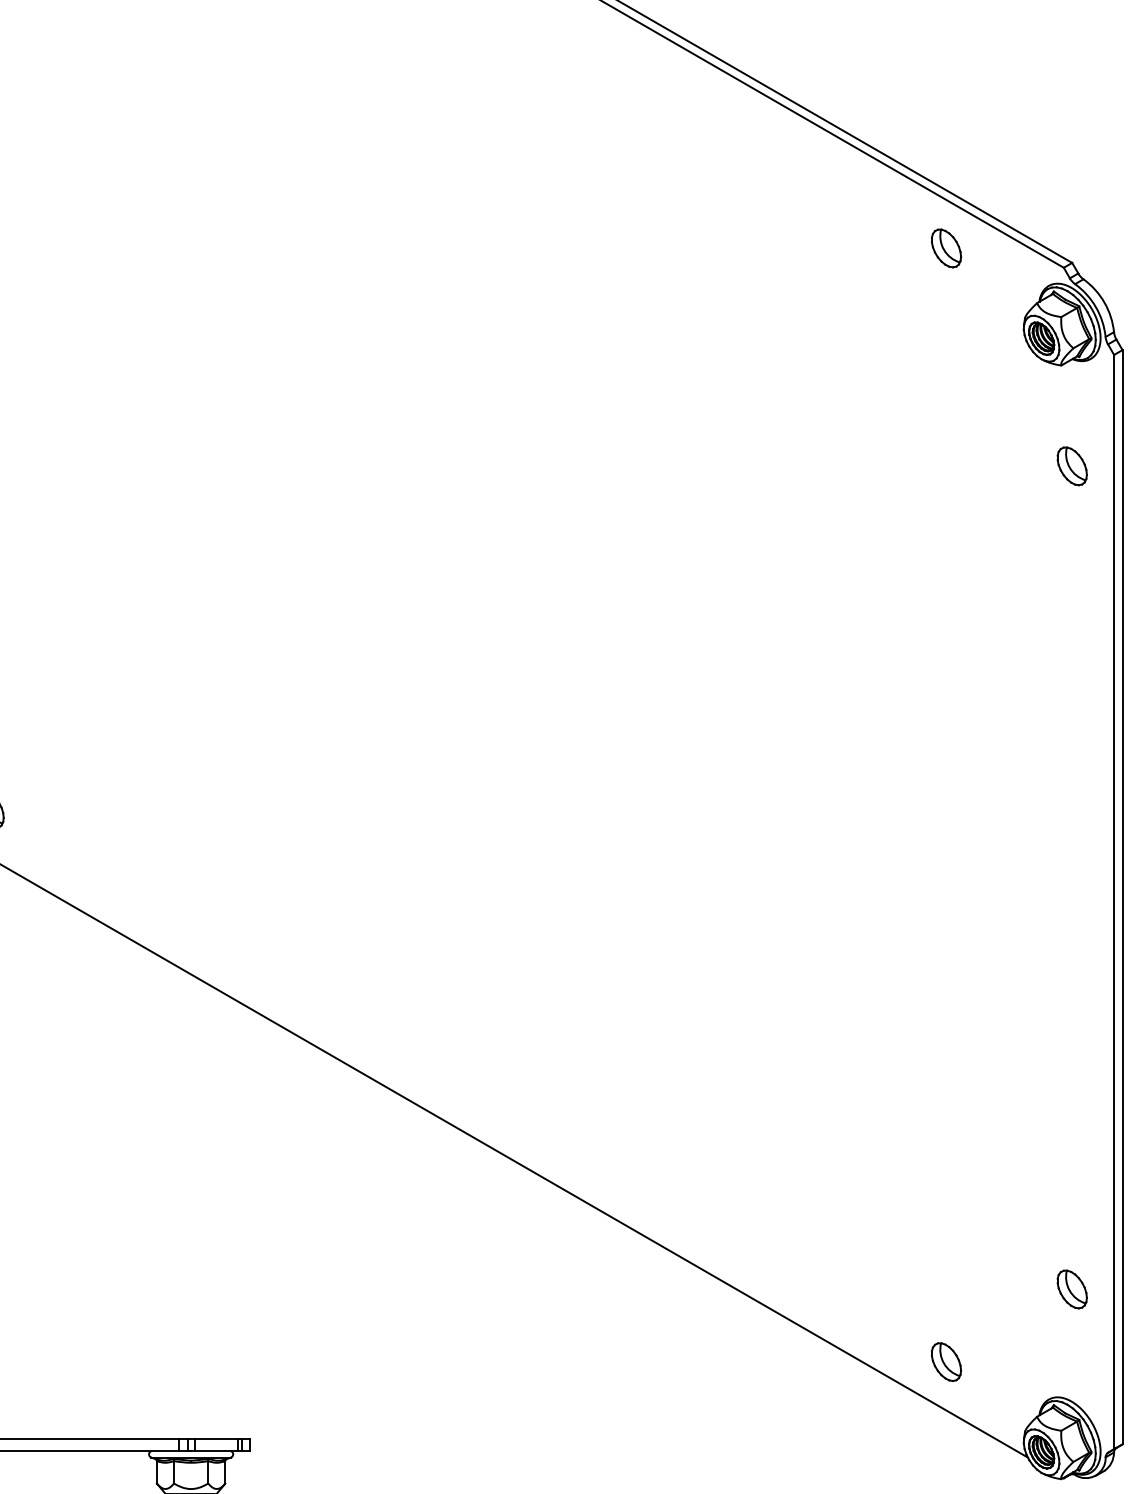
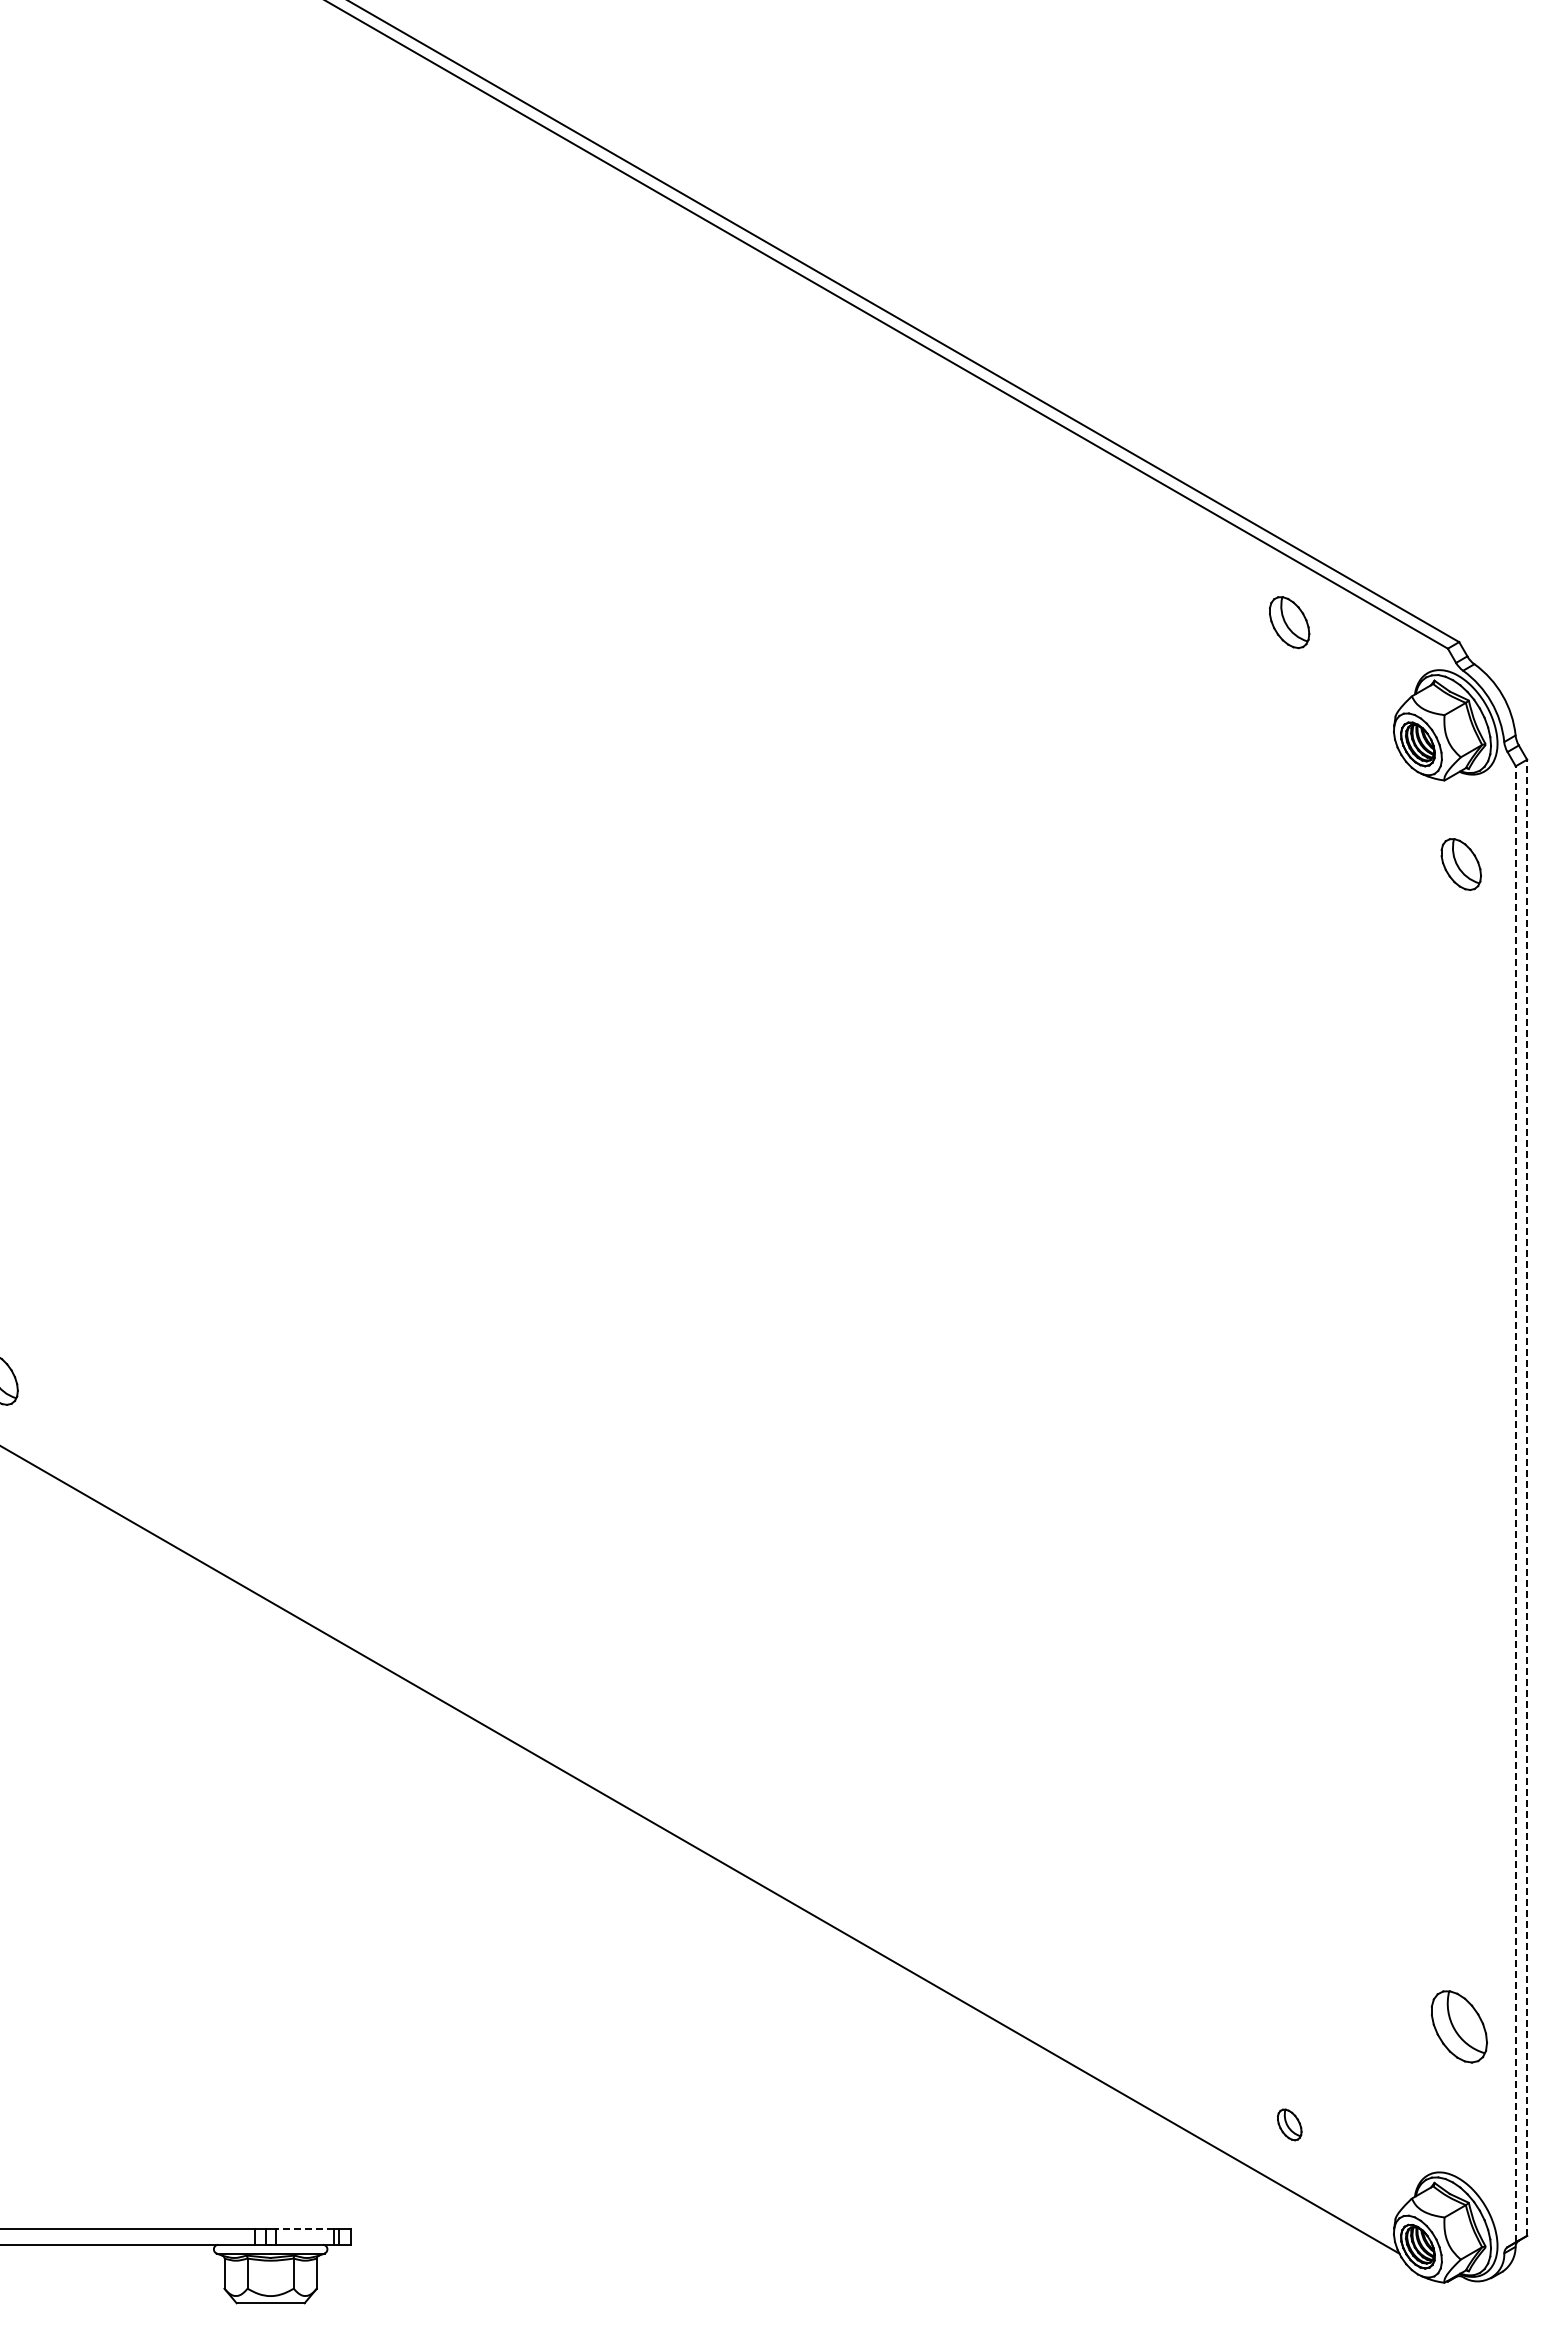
part: (1071, 466) -> (1460, 864), moved
line: (1122, 897) -> (1527, 1497), solid -> dashed
line: (1113, 901) -> (1515, 1503), solid -> dashed
part: (1071, 1289) -> (1458, 2026), size x1.4
part: (946, 1361) -> (1289, 2124), size x0.6
line: (216, 1438) -> (304, 2228), solid -> dashed

